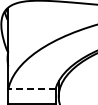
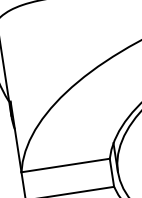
line: (31, 89) -> (64, 166), dashed -> solid

